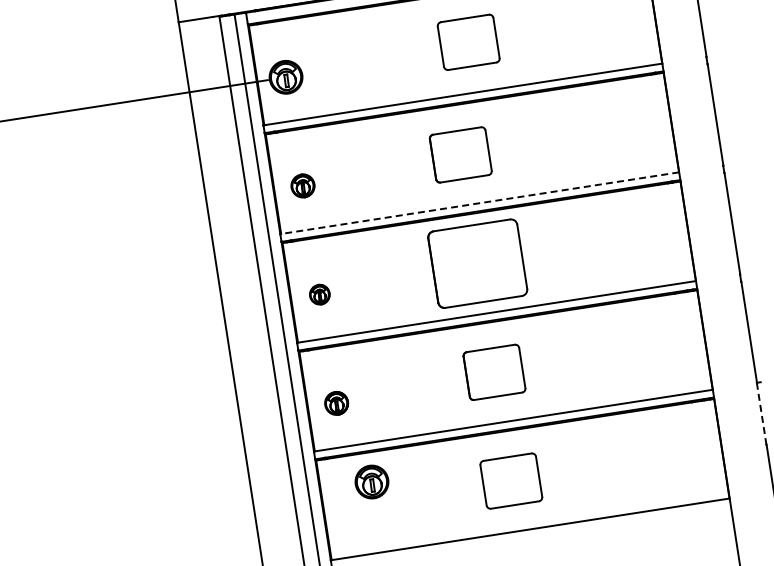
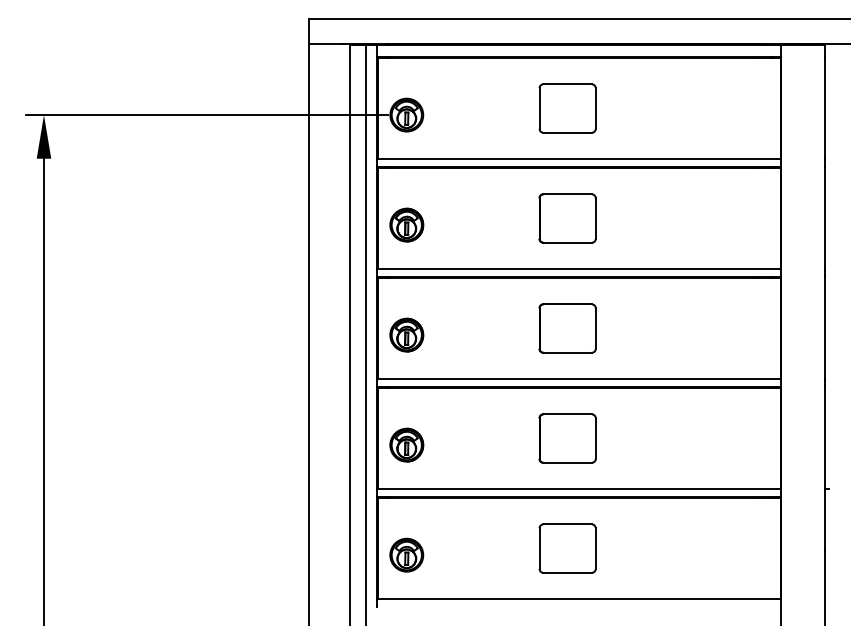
part: (468, 42) -> (567, 108), moved
part: (302, 185) -> (406, 224), size x1.43
line: (479, 203) -> (578, 269), dashed -> solid
part: (477, 263) -> (567, 328), size x0.62
part: (319, 294) -> (406, 334), size x1.67
part: (336, 402) -> (406, 444), size x1.43
line: (761, 413) -> (825, 520), dashed -> solid
part: (371, 481) -> (406, 554), moved

